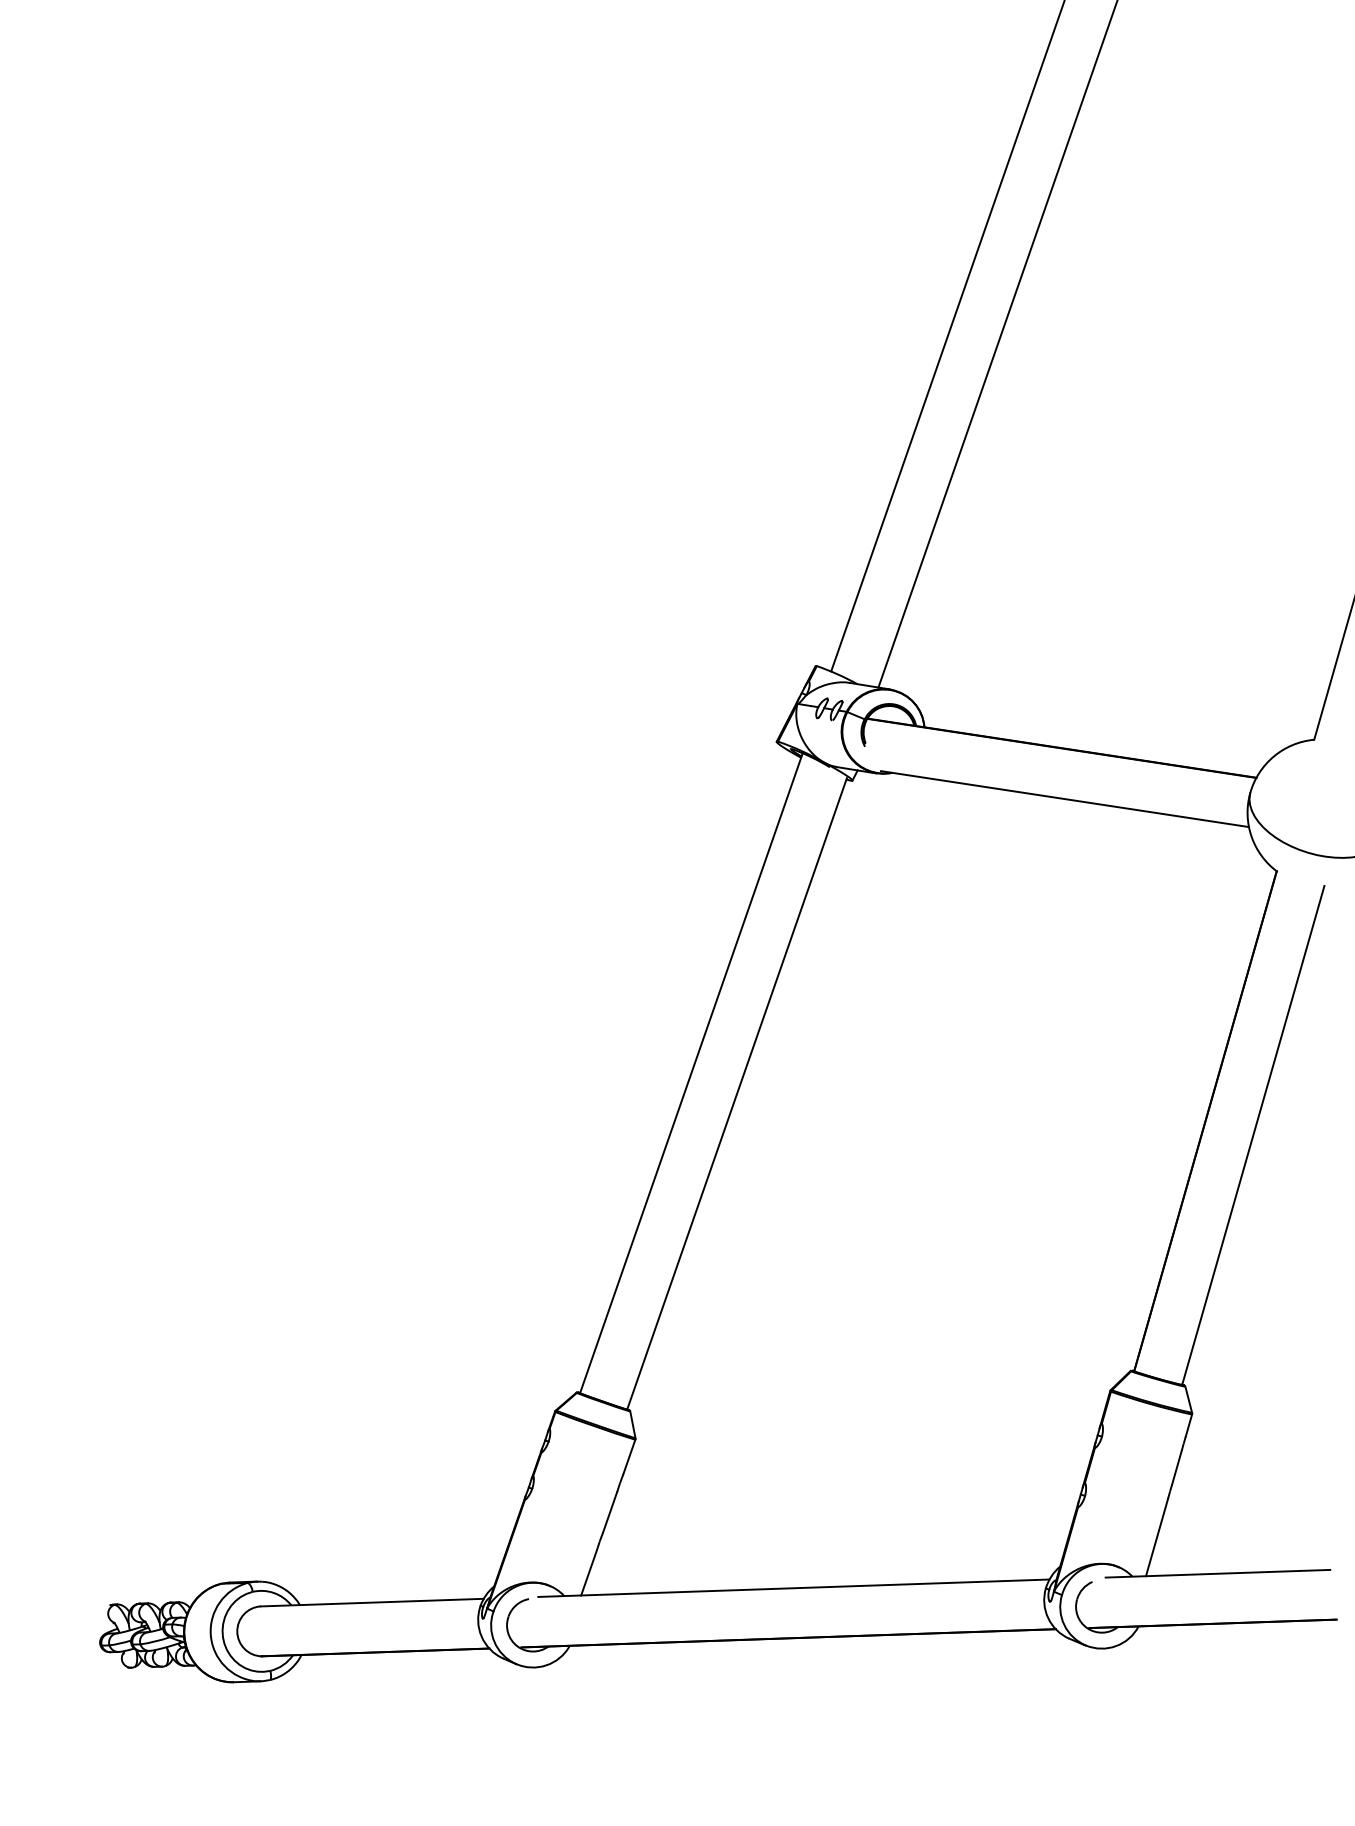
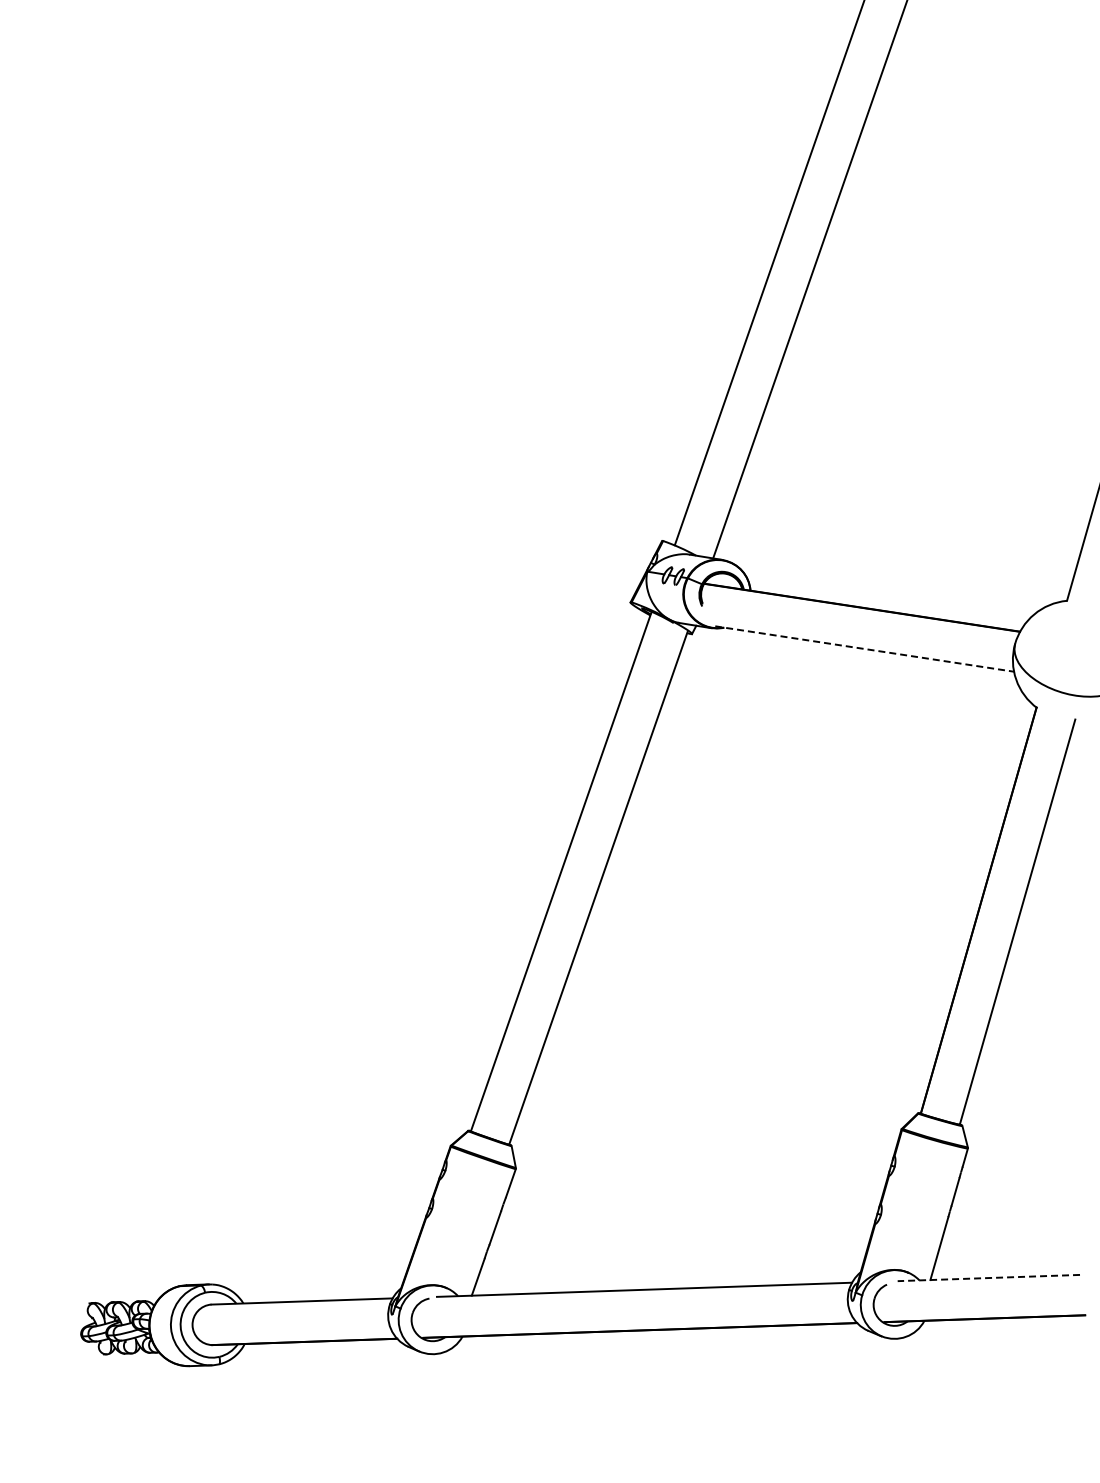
line: (1066, 799) -> (865, 649), solid -> dashed
line: (1217, 1574) -> (988, 1278), solid -> dashed

